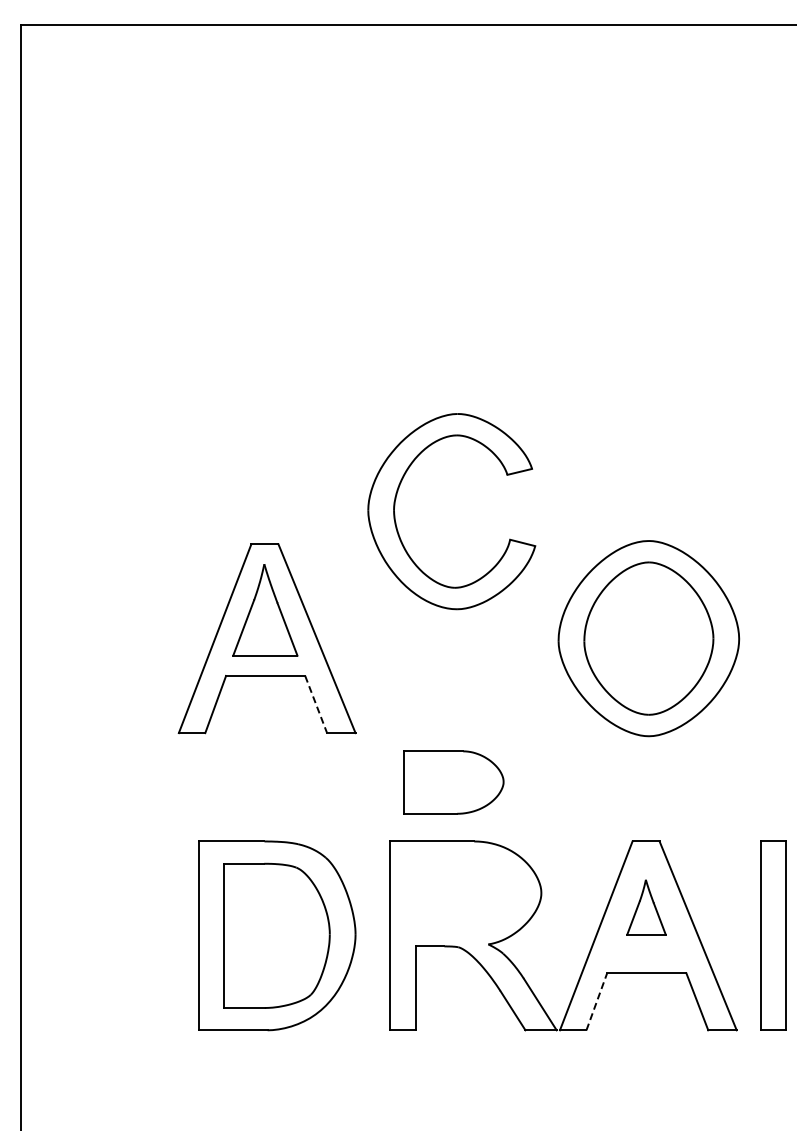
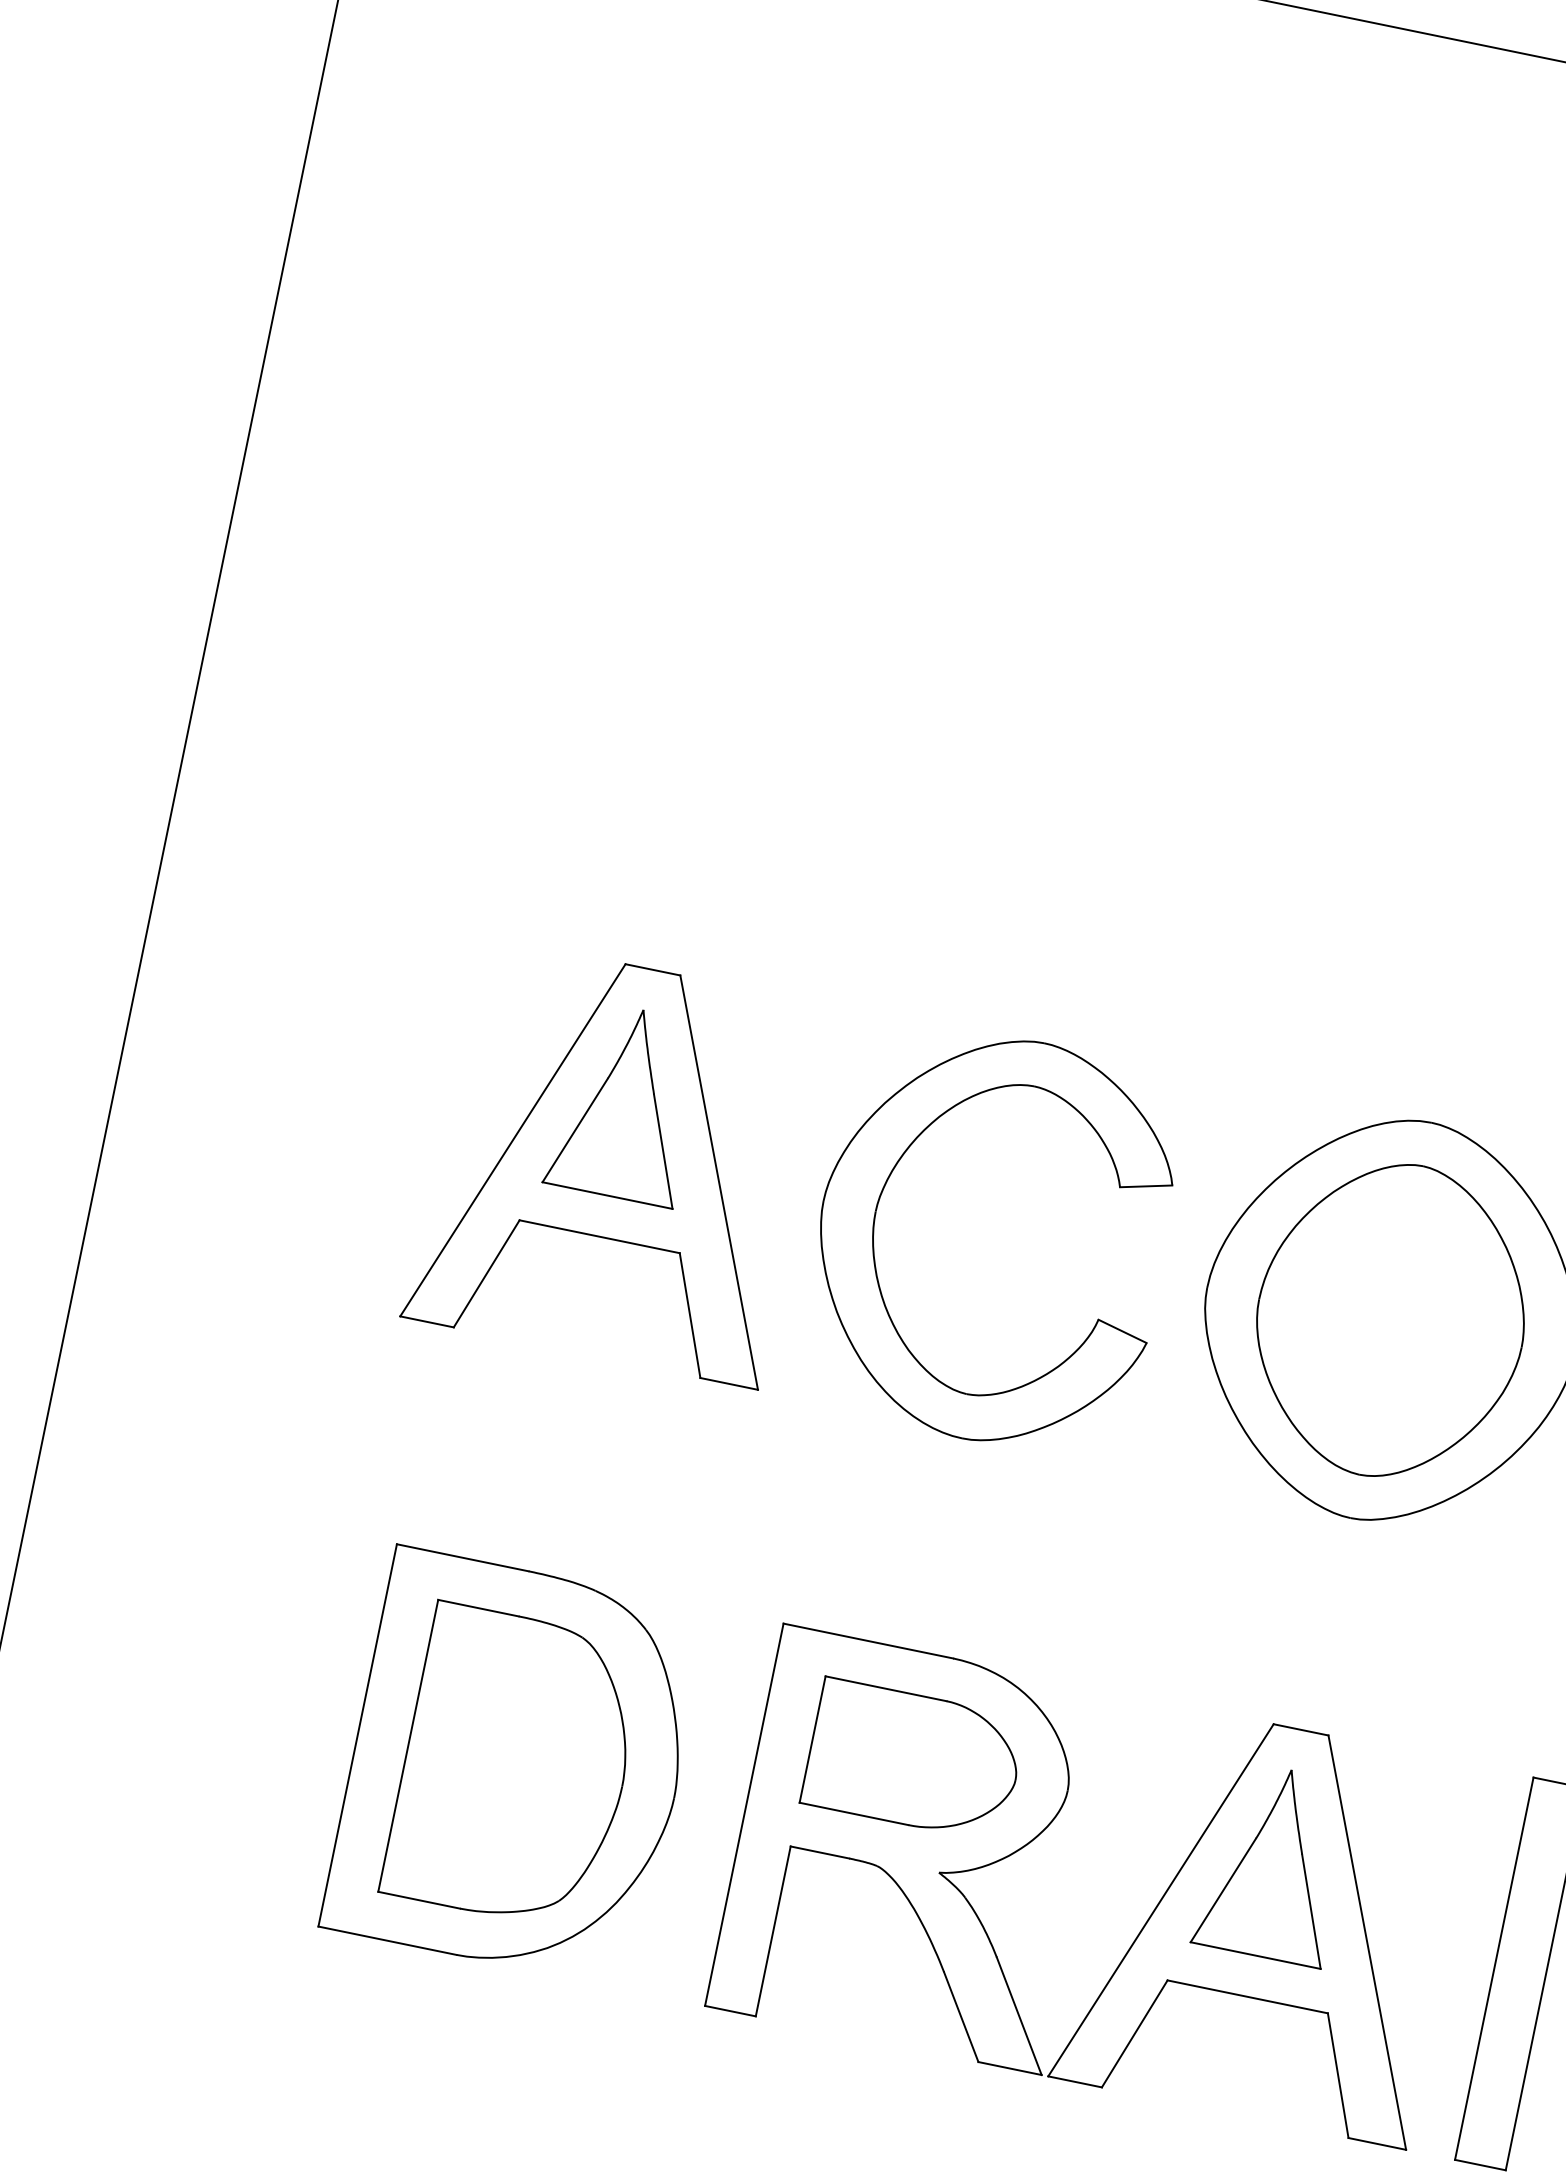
part: (395, 514) -> (876, 1220), moved
line: (316, 704) -> (690, 1315), dashed -> solid
part: (453, 782) -> (913, 1760), moved
part: (646, 907) -> (1274, 1863), size x1.67
line: (597, 1001) -> (1136, 2033), dashed -> solid

